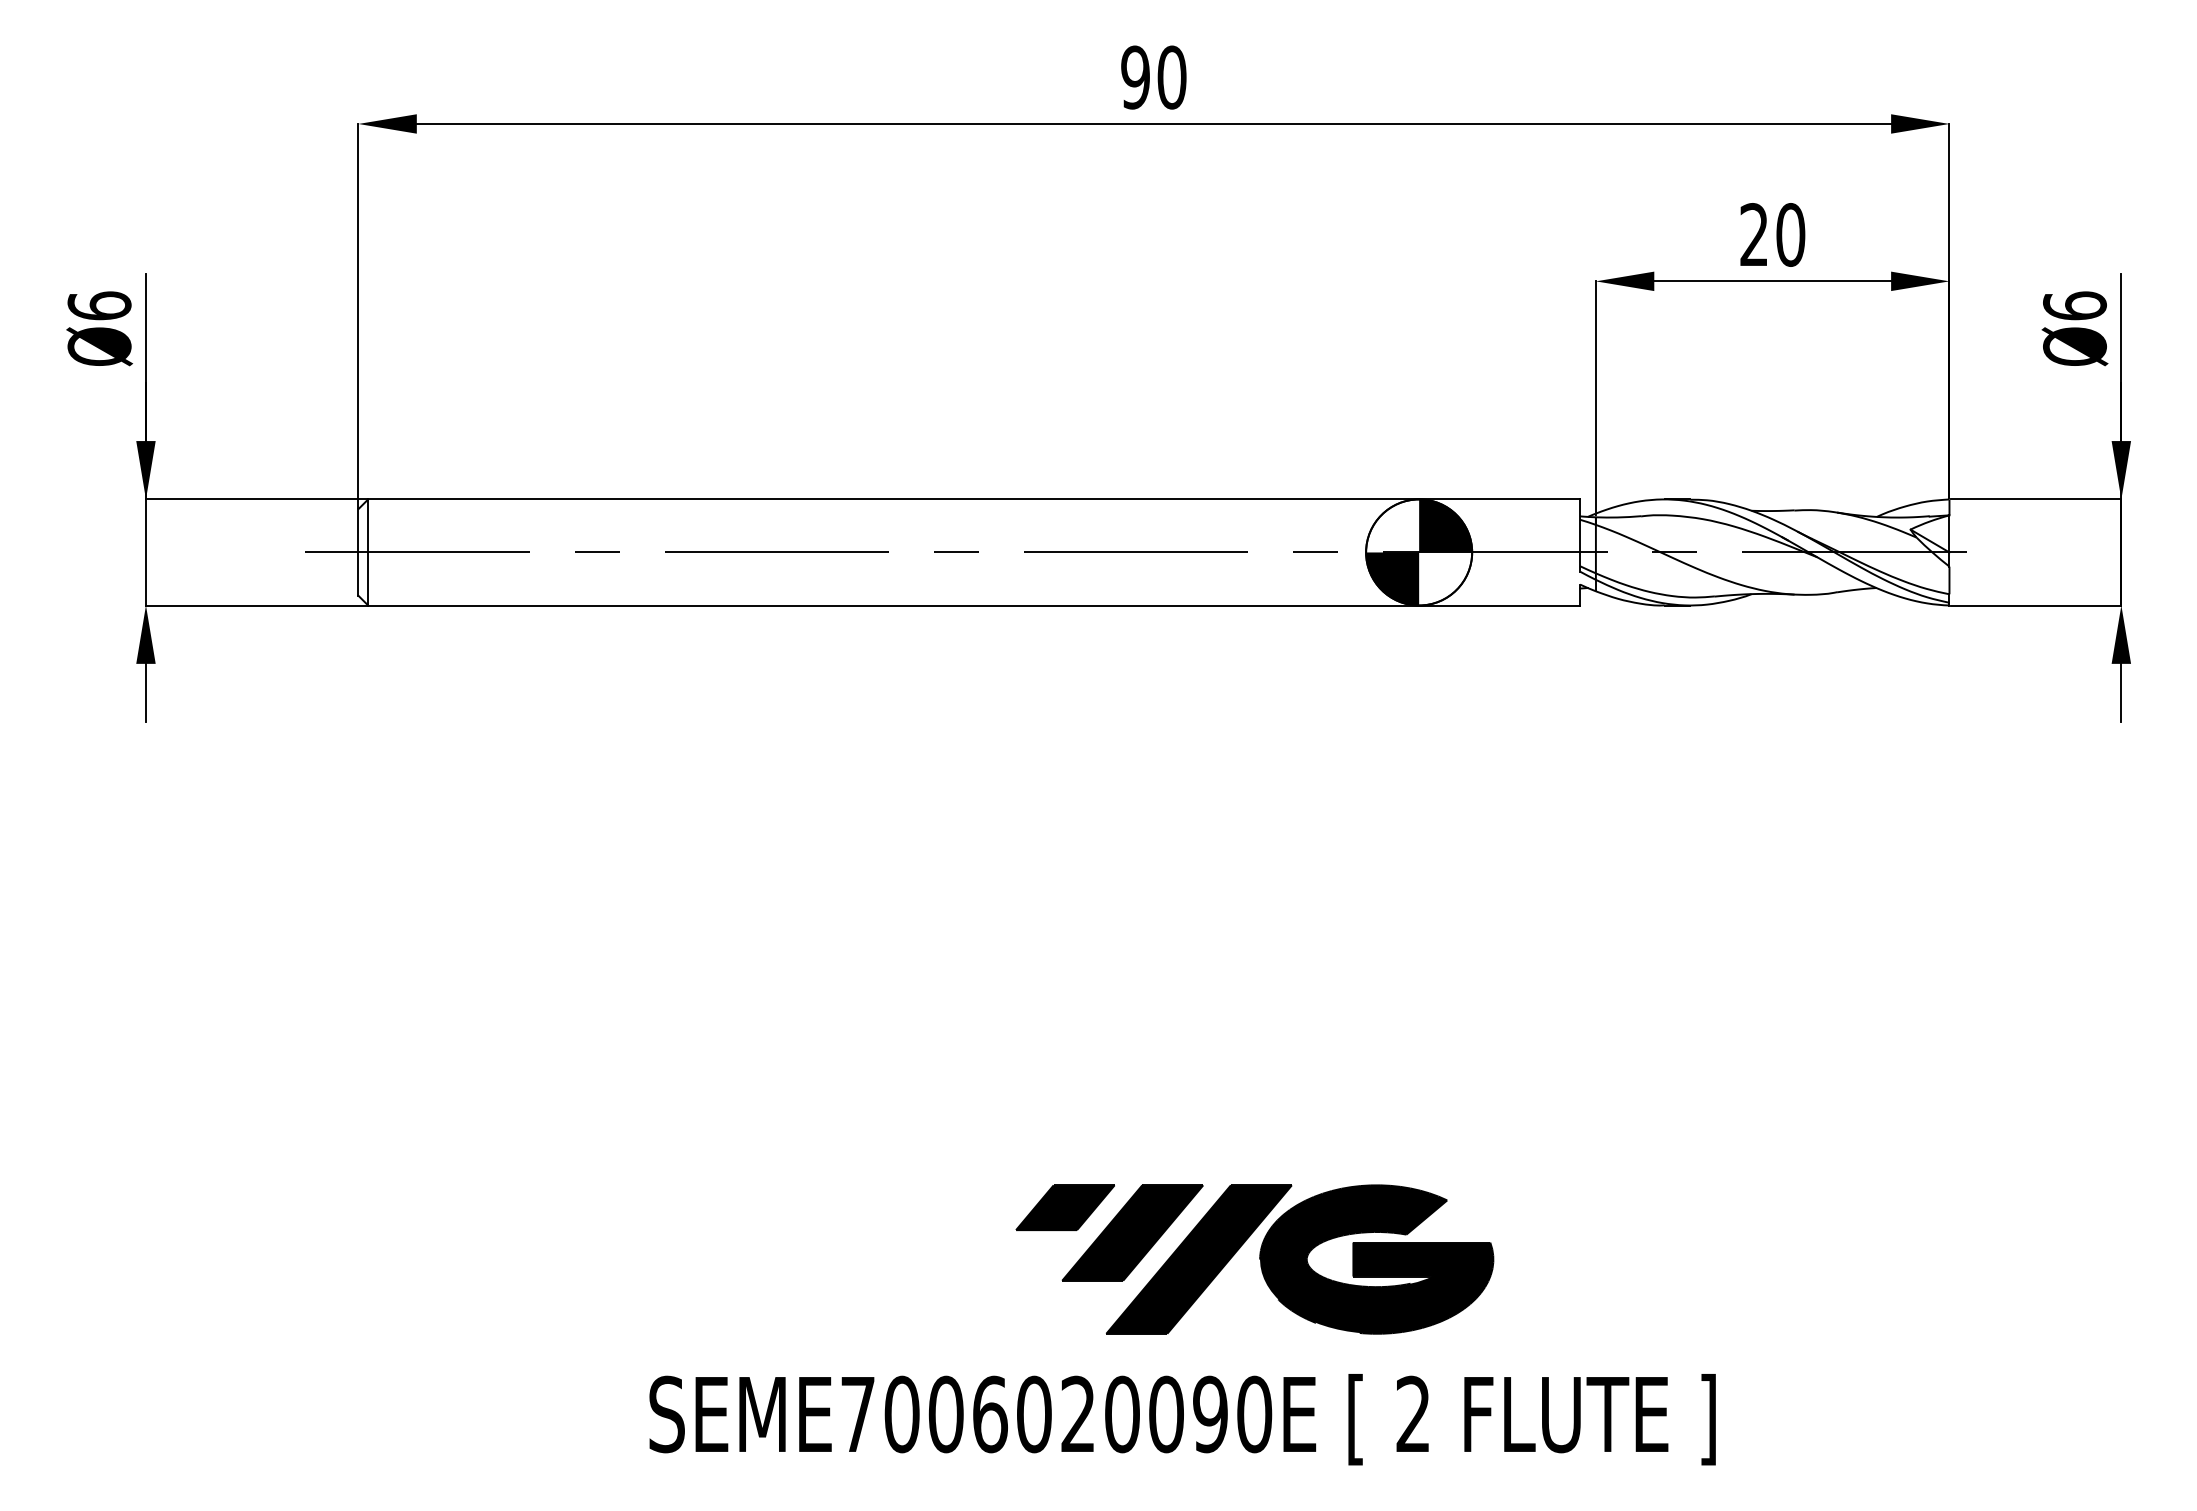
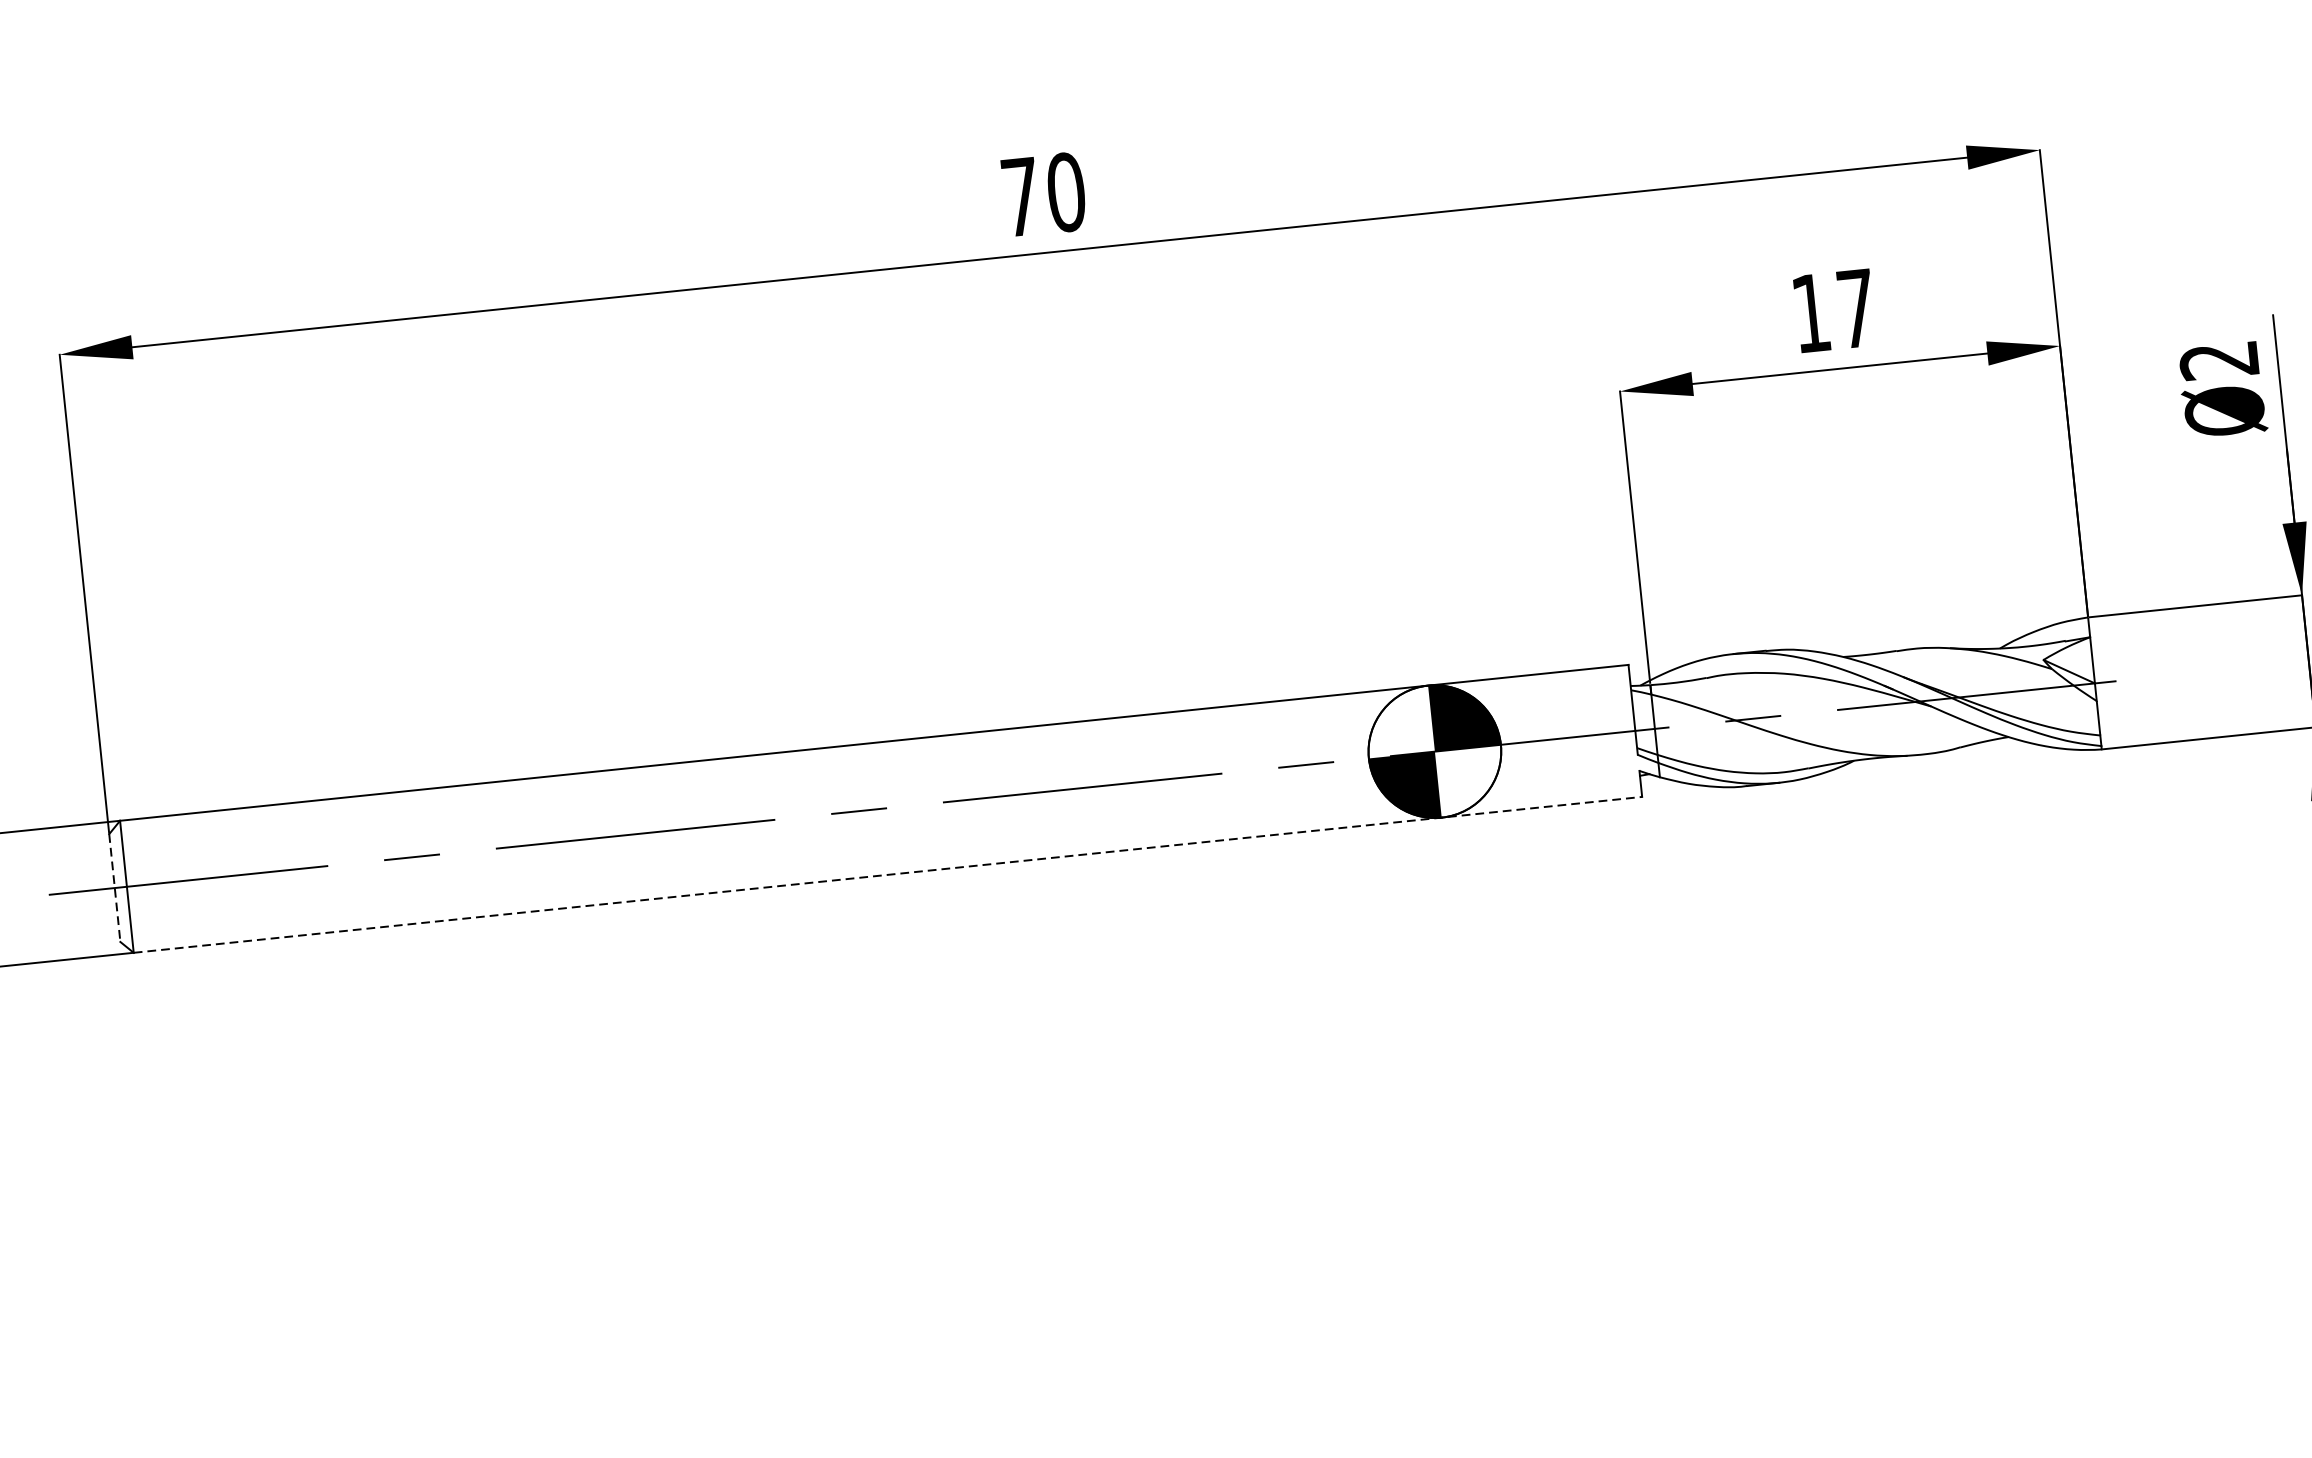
text: (1135, 77) -> (1020, 196), 90 -> 70
text: (1772, 234) -> (1833, 310), 20 -> 17
text: (2074, 305) -> (2218, 359), Ø6 -> Ø2
line: (358, 552) -> (114, 888), solid -> dashed
line: (974, 605) -> (888, 874), solid -> dashed

